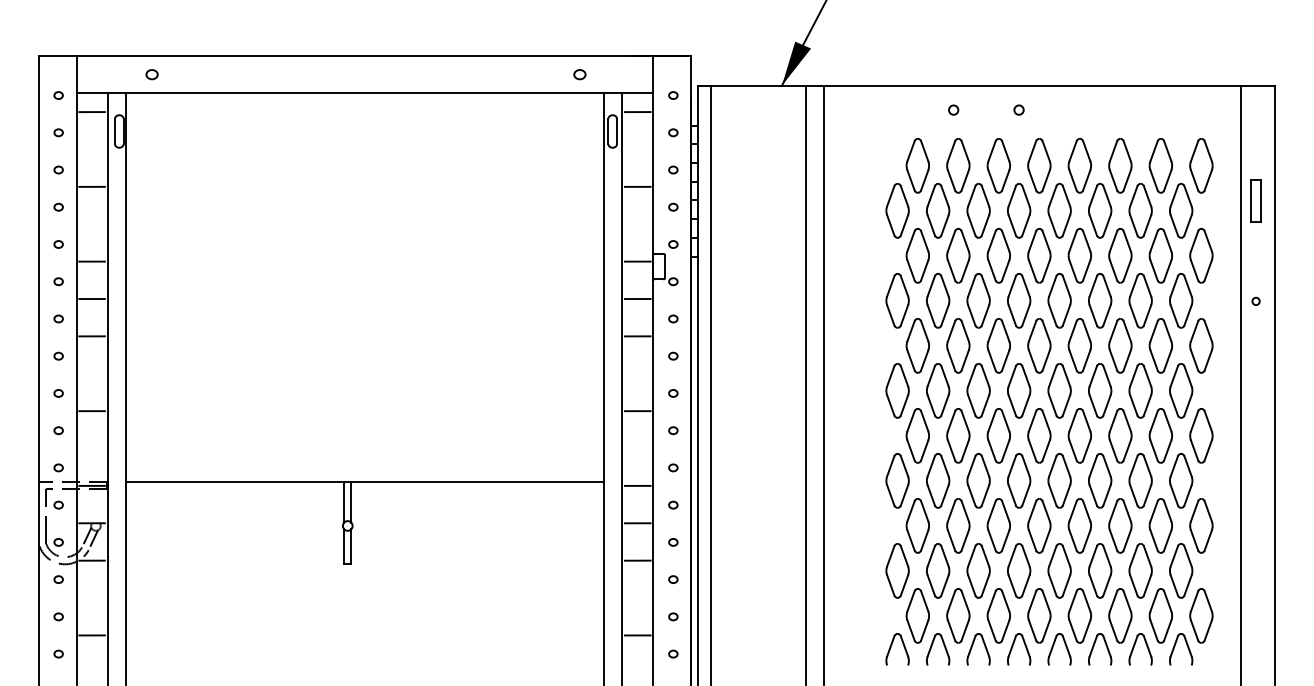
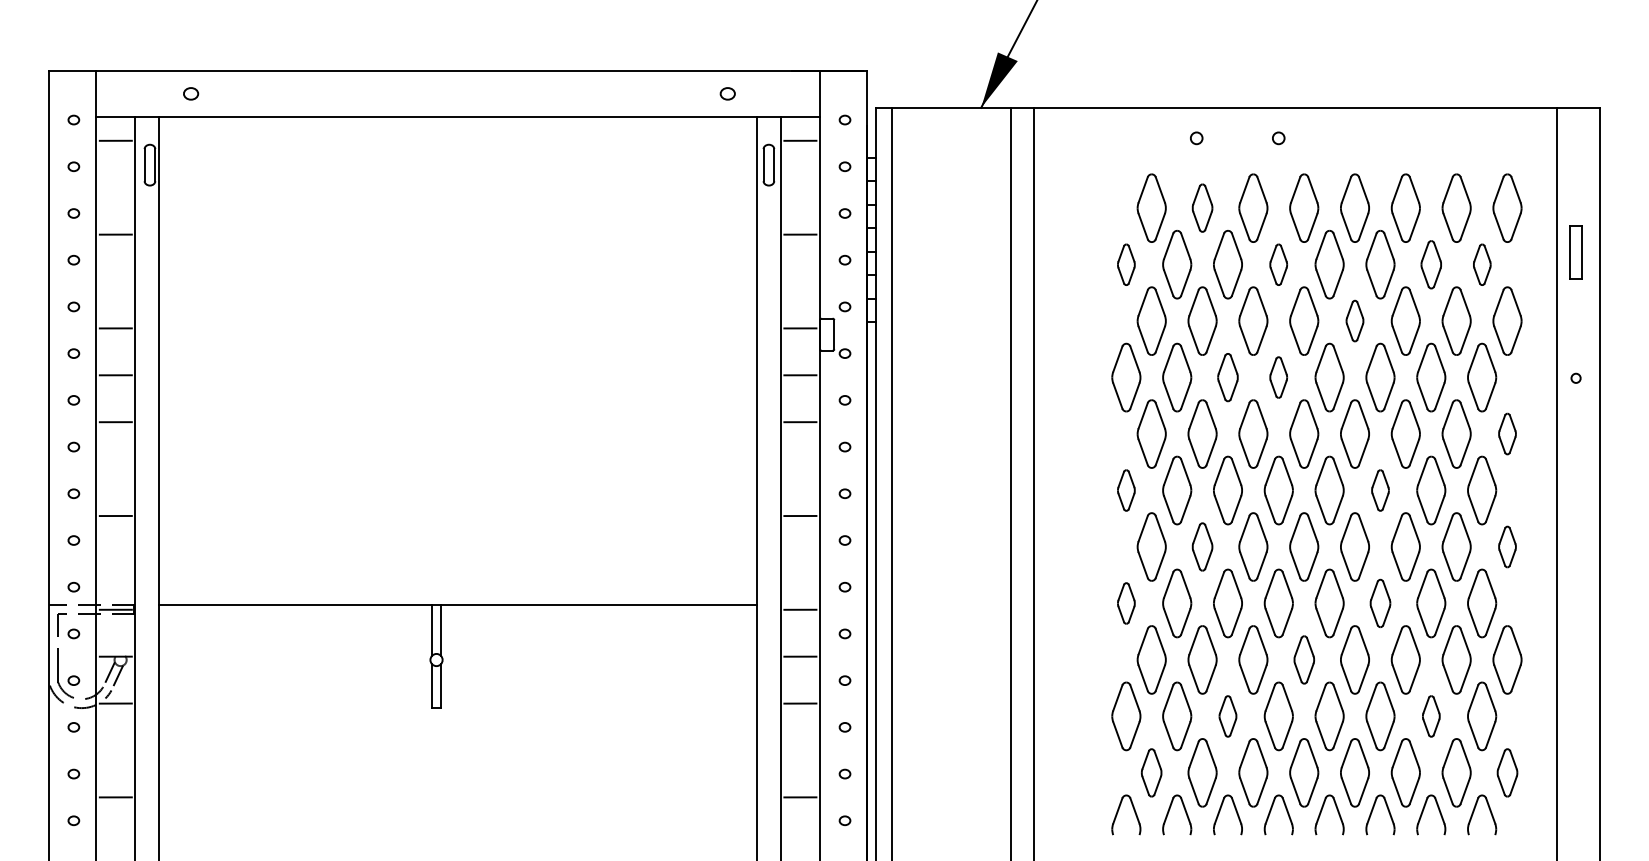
part: (958, 165) -> (1202, 207), size x0.7
part: (897, 210) -> (1126, 264), size x0.6
part: (1018, 210) -> (1278, 264), size x0.6
part: (1140, 210) -> (1431, 264), size x0.7
part: (1181, 210) -> (1482, 264), size x0.6
part: (1079, 255) -> (1354, 320), size x0.6
part: (978, 300) -> (1227, 377), size x0.7
part: (1018, 300) -> (1278, 377), size x0.6
part: (1201, 345) -> (1507, 433), size x0.6
part: (897, 390) -> (1126, 490), size x0.6
part: (1100, 390) -> (1380, 490), size x0.6
part: (958, 435) -> (1202, 546), size x0.7
part: (1201, 435) -> (1507, 546), size x0.6
part: (897, 480) -> (1126, 603), size x0.6
part: (1100, 480) -> (1380, 603), size x0.7
part: (1039, 525) -> (1304, 659), size x0.7
part: (978, 570) -> (1227, 716), size x0.6
part: (1140, 570) -> (1431, 716), size x0.6
part: (917, 615) -> (1151, 772), size x0.7
part: (1201, 615) -> (1507, 772), size x0.7

